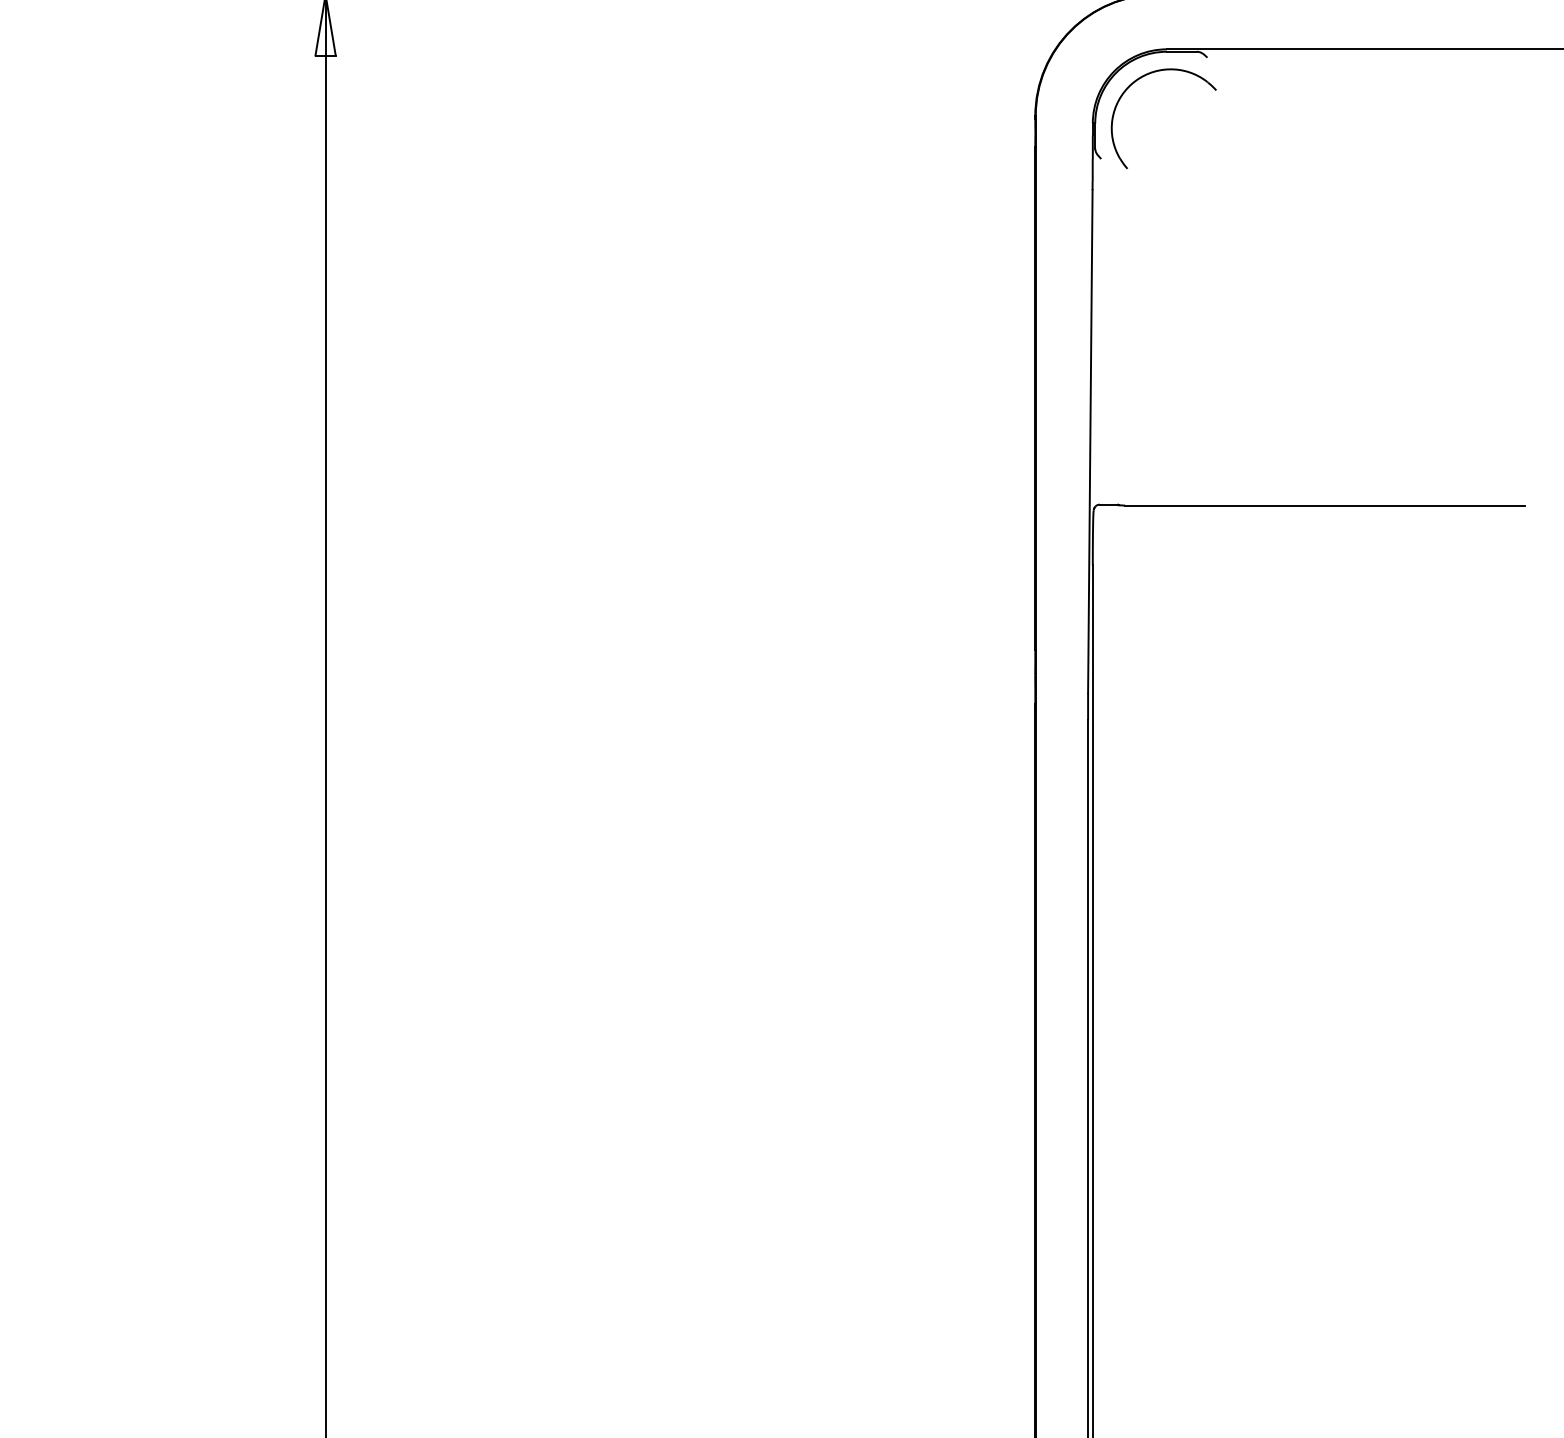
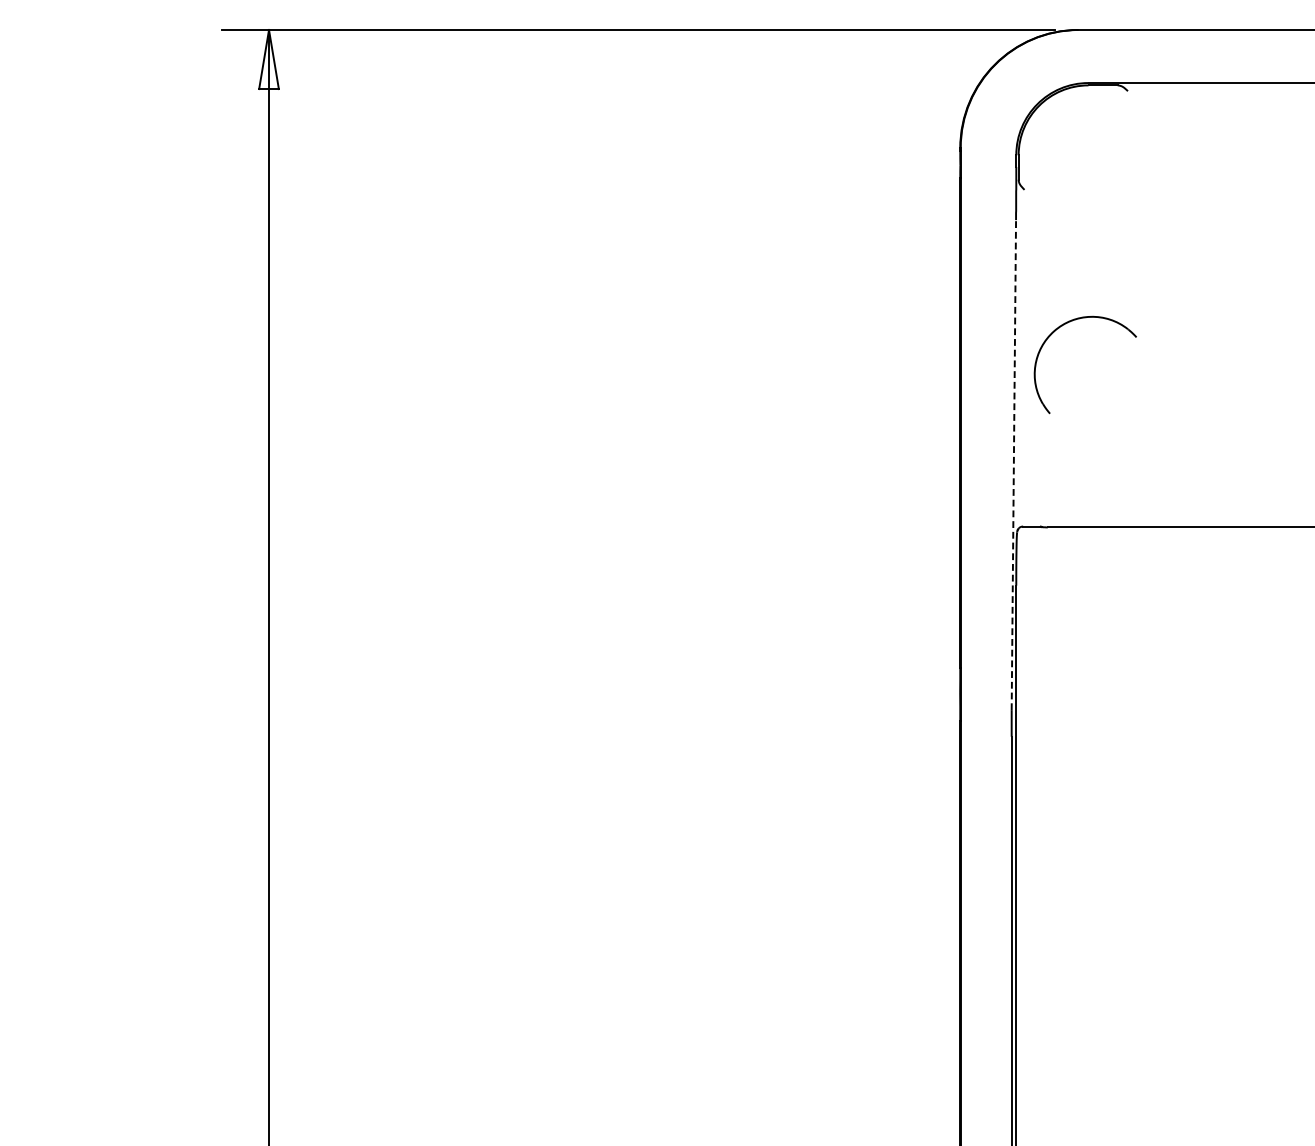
part: (1134, 83) -> (1056, 330), moved
line: (1090, 441) -> (1014, 465), solid -> dashed

